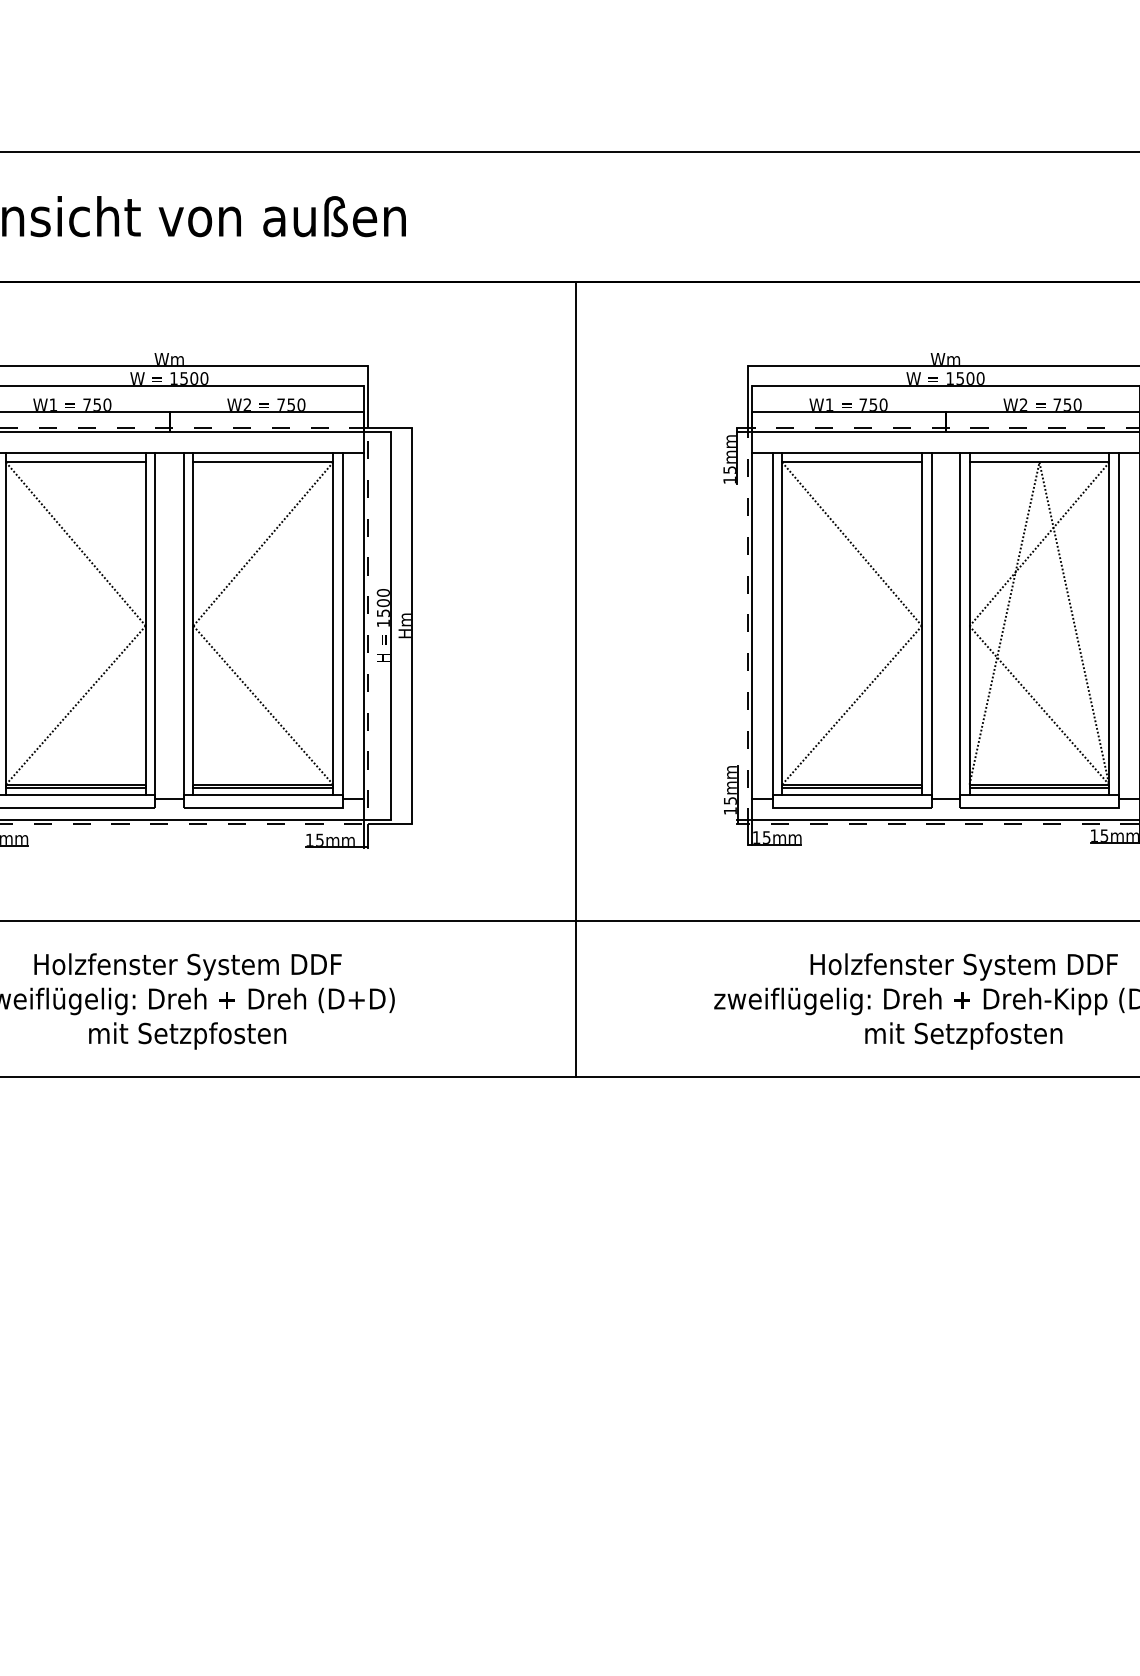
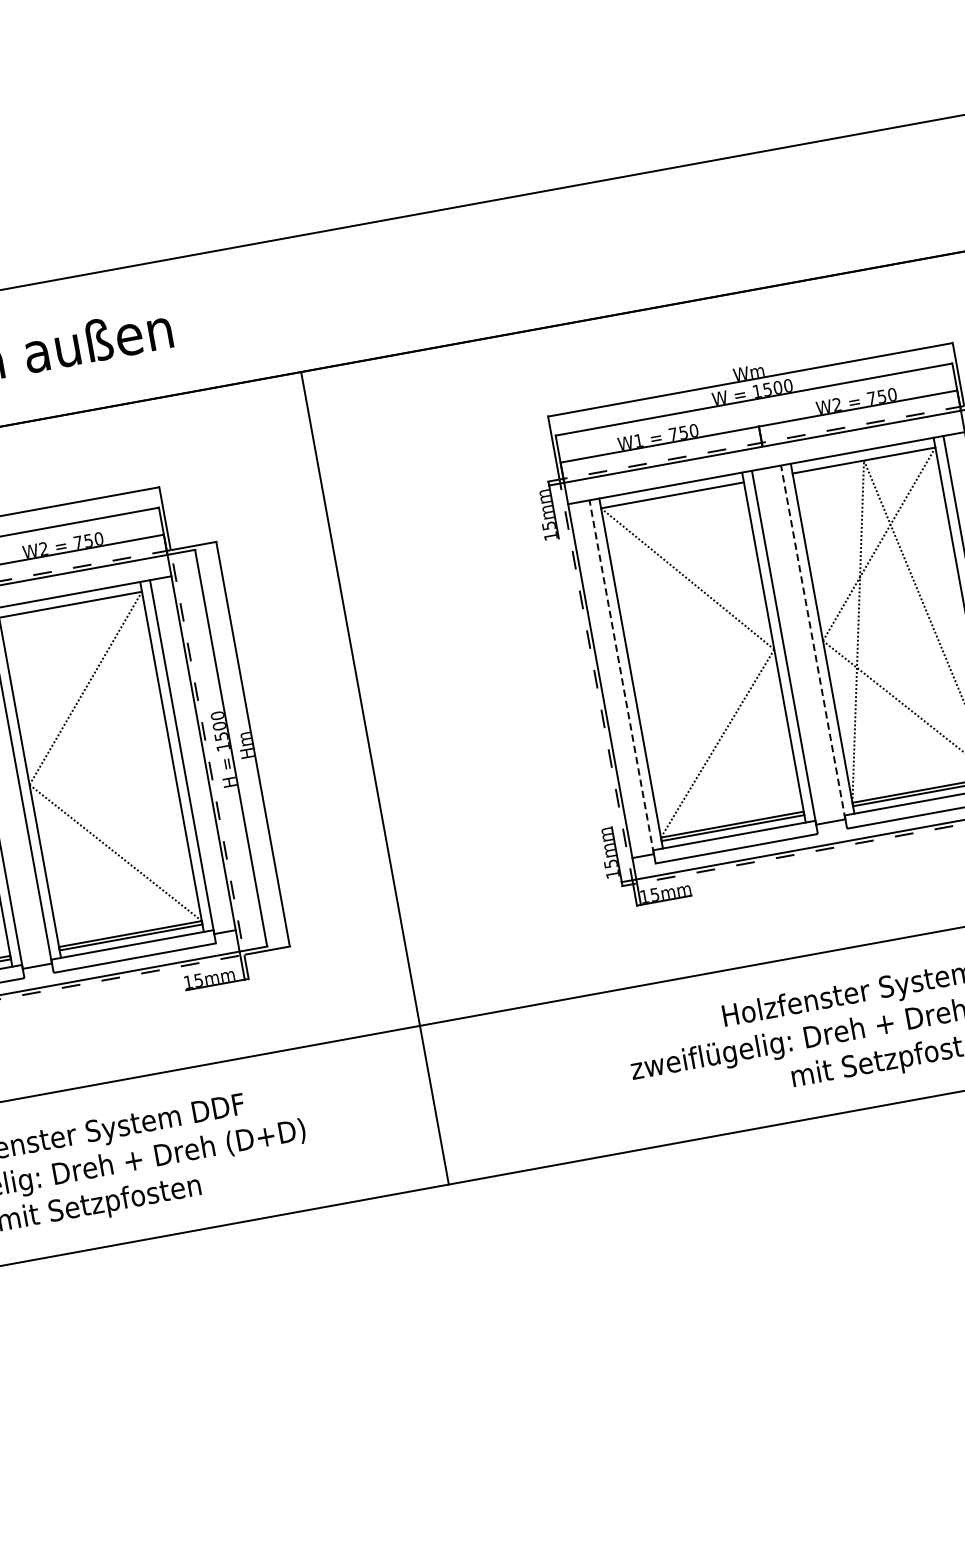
line: (772, 625) -> (621, 676), solid -> dashed
line: (960, 625) -> (813, 641), solid -> dashed
line: (575, 678) -> (374, 777), moved

